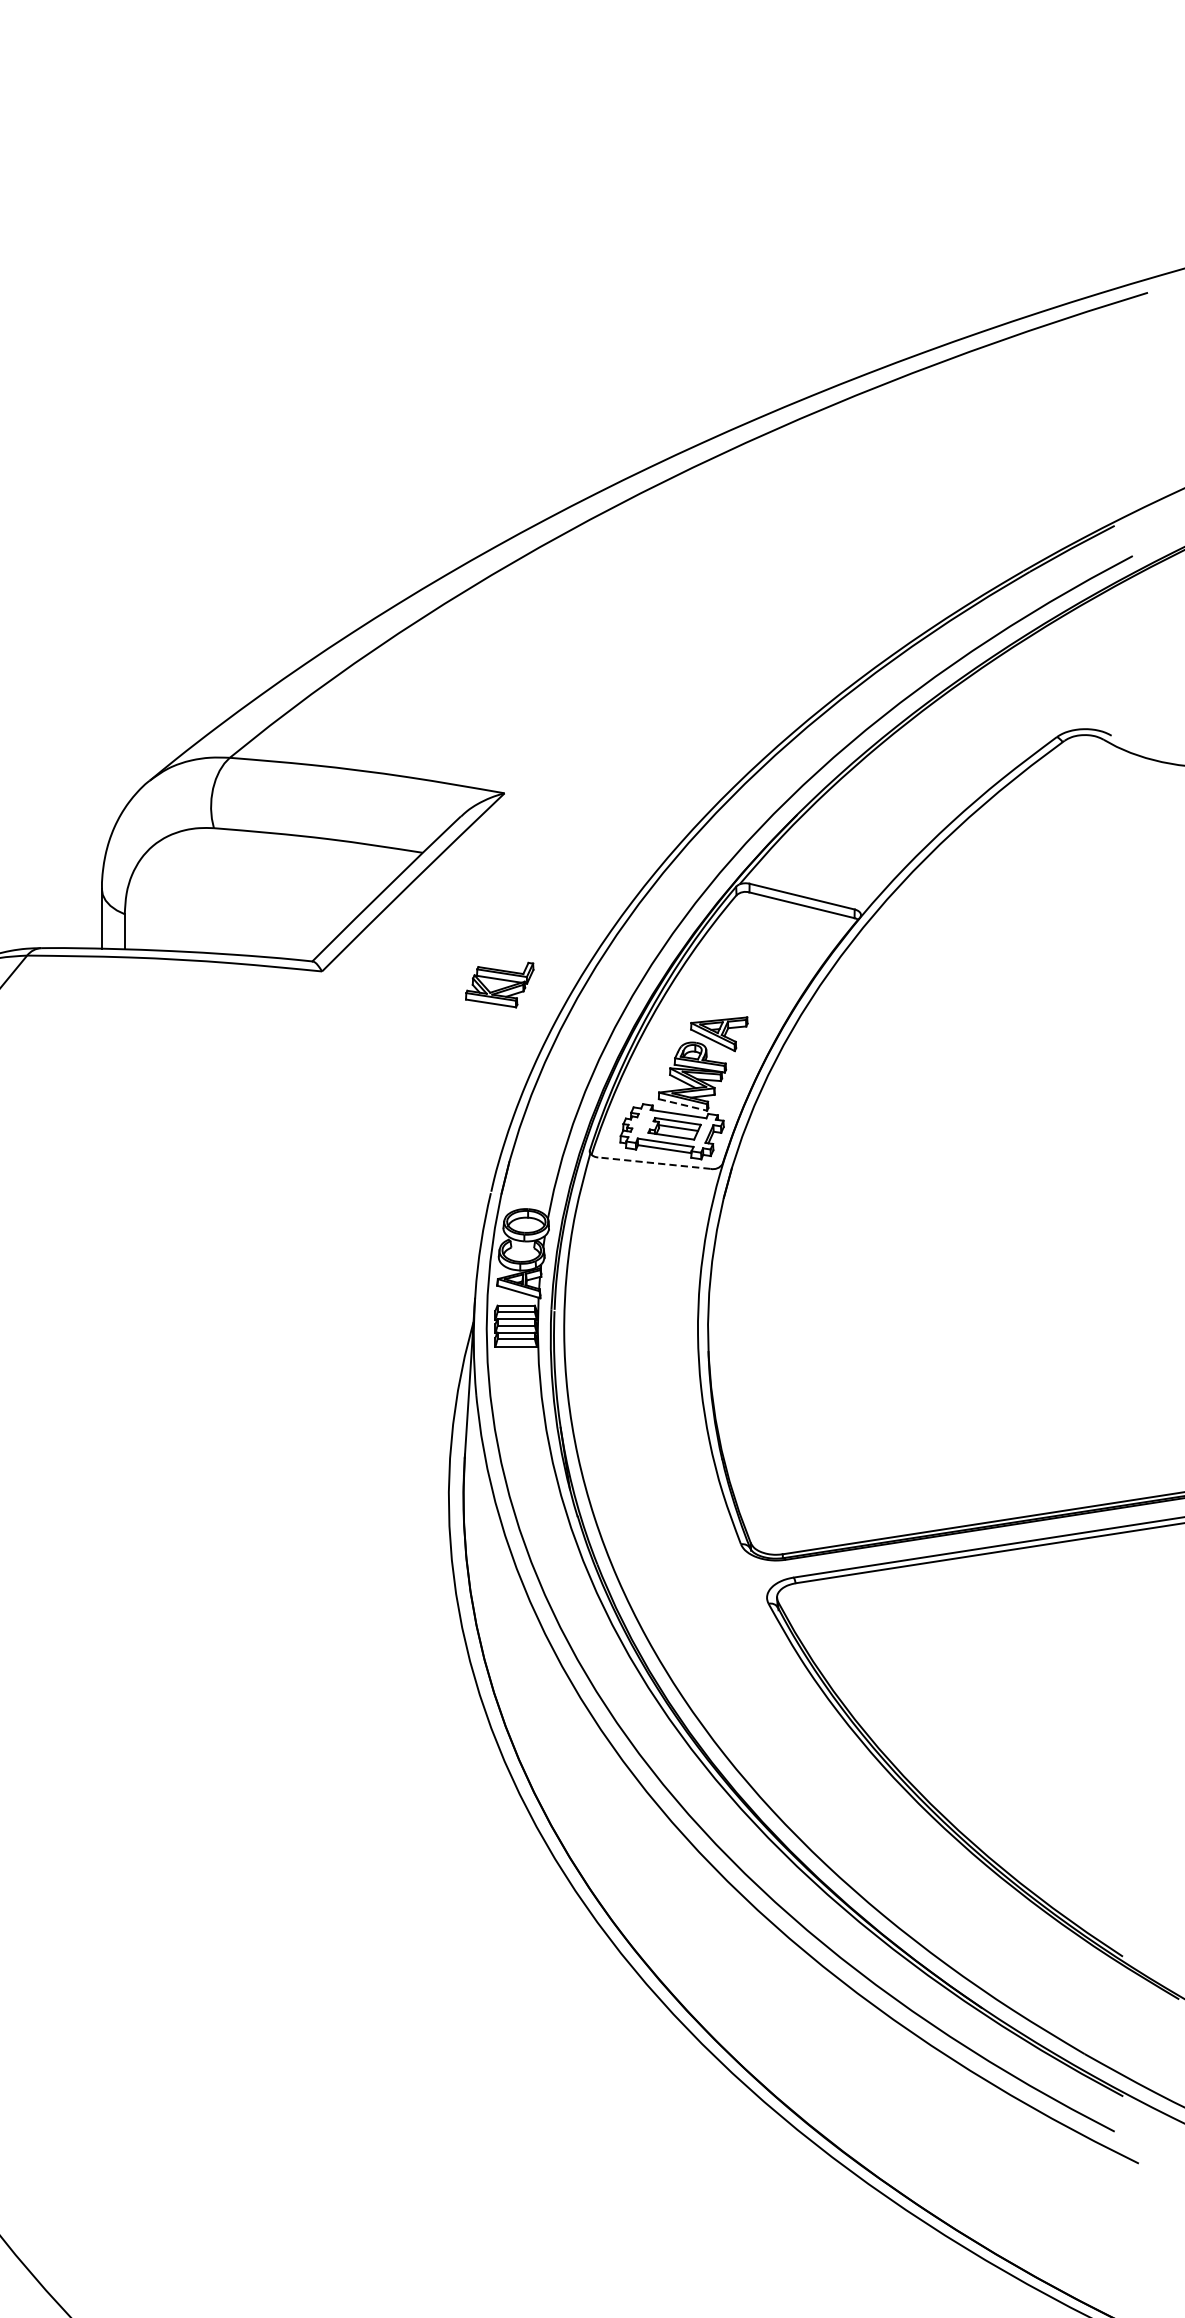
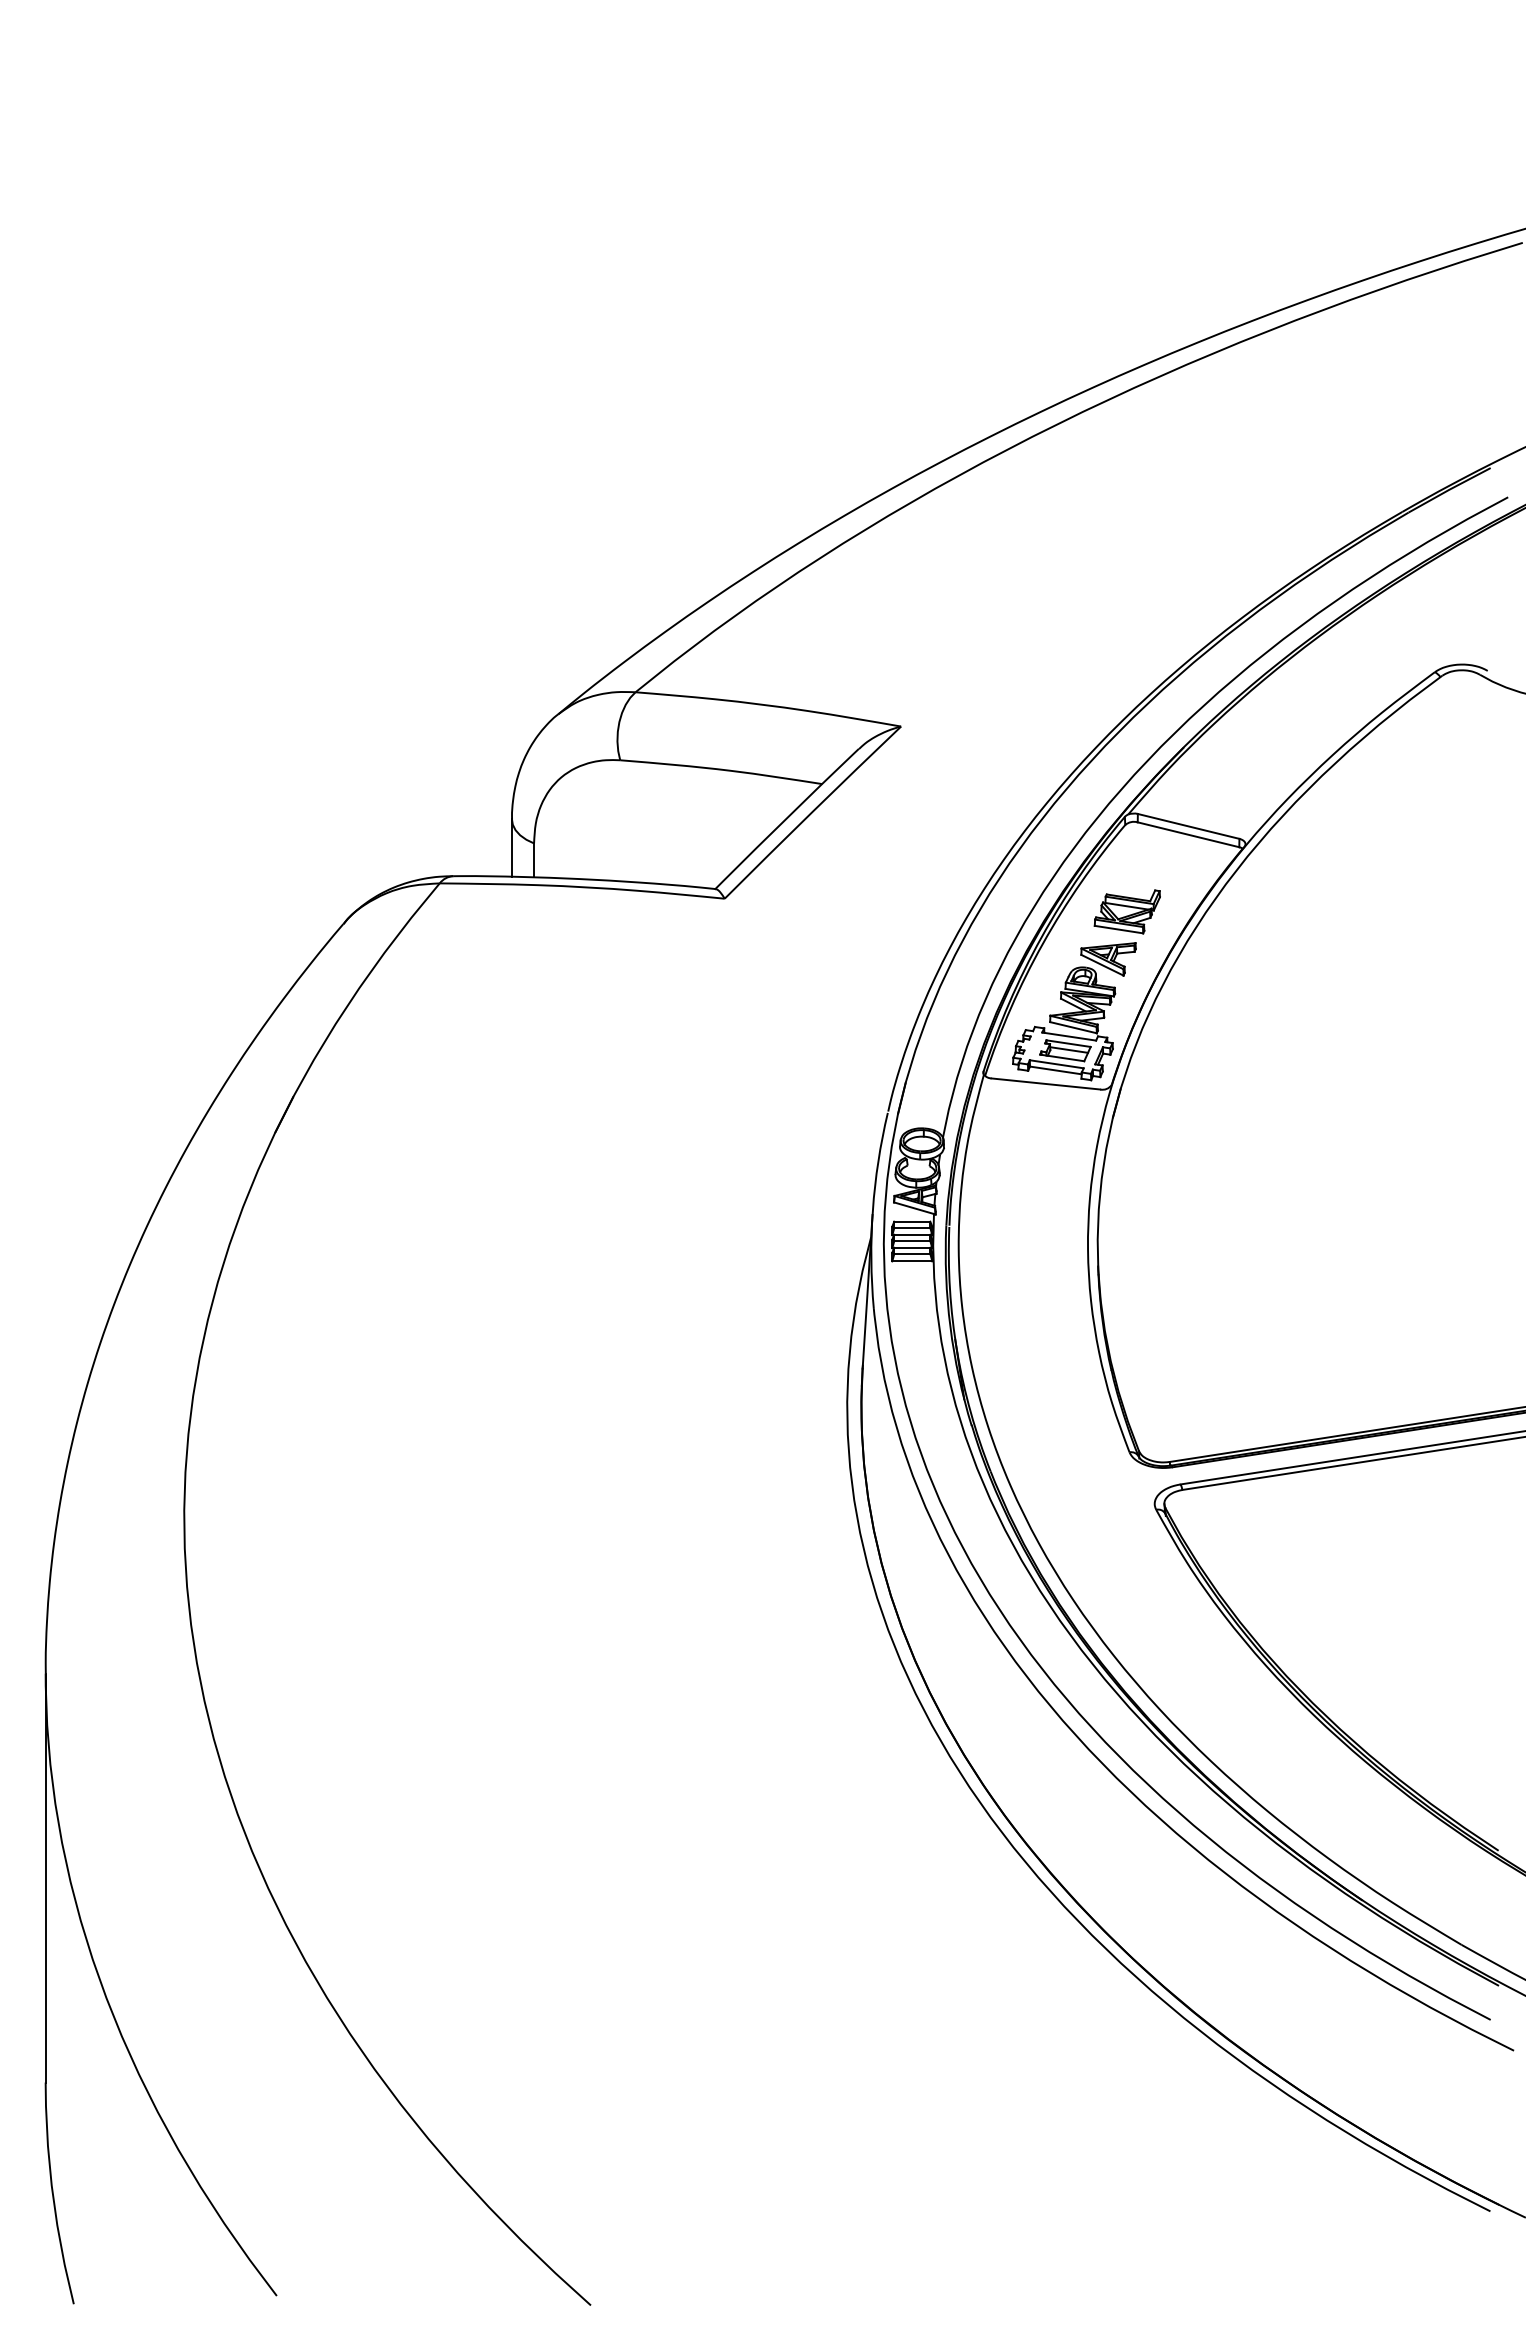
part: (498, 984) -> (1126, 911), moved
line: (683, 1104) -> (1073, 1027), dashed -> solid
line: (654, 1162) -> (1045, 1083), dashed -> solid

